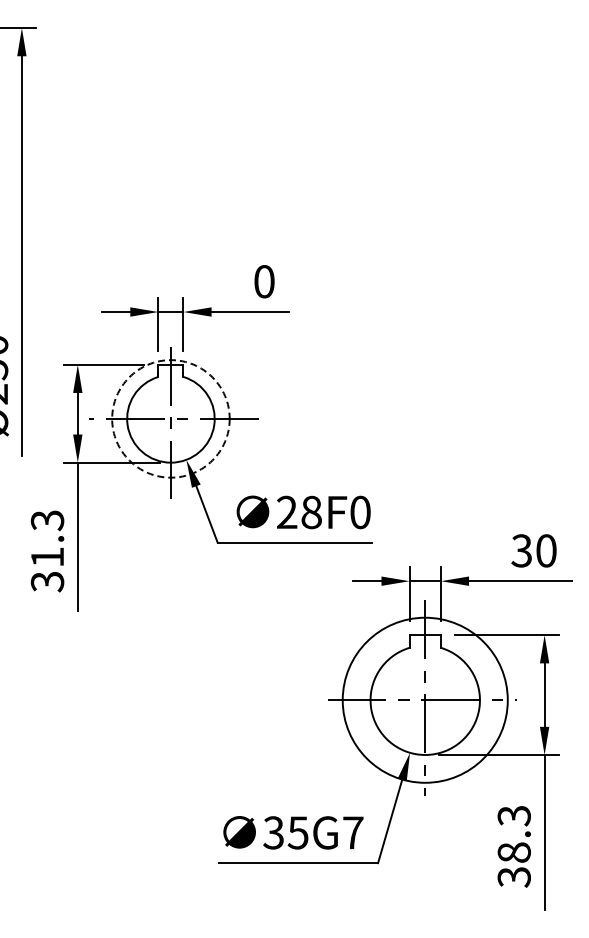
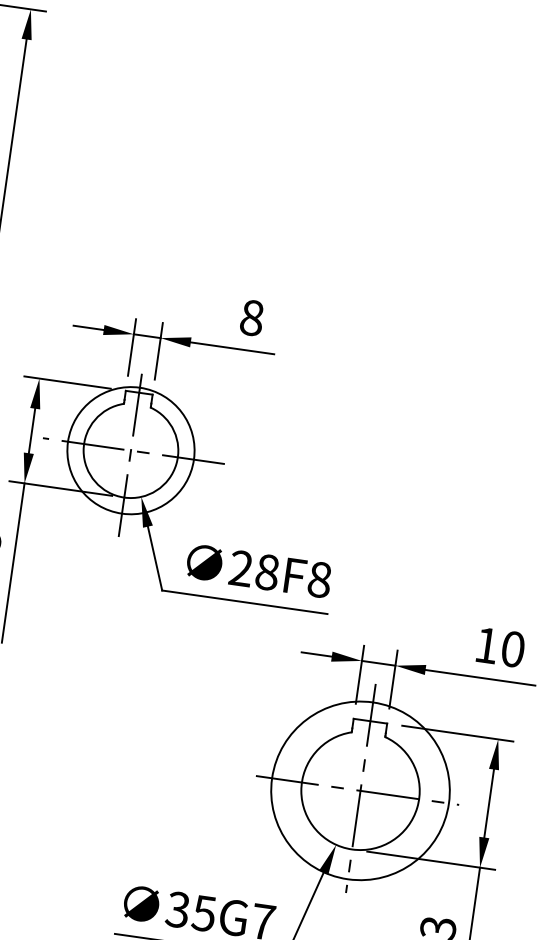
text: (264, 281) -> (252, 317), 0 -> 8
circle: (170, 418) -> (130, 450), dashed -> solid
text: (360, 512) -> (319, 579), 28F0 -> 28F8
text: (521, 550) -> (486, 645), 30 -> 10

